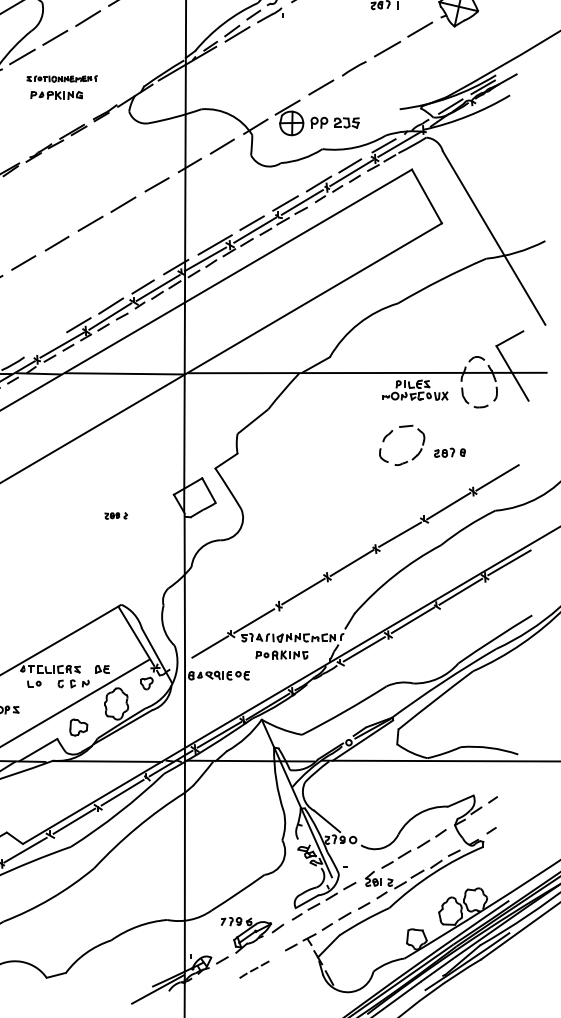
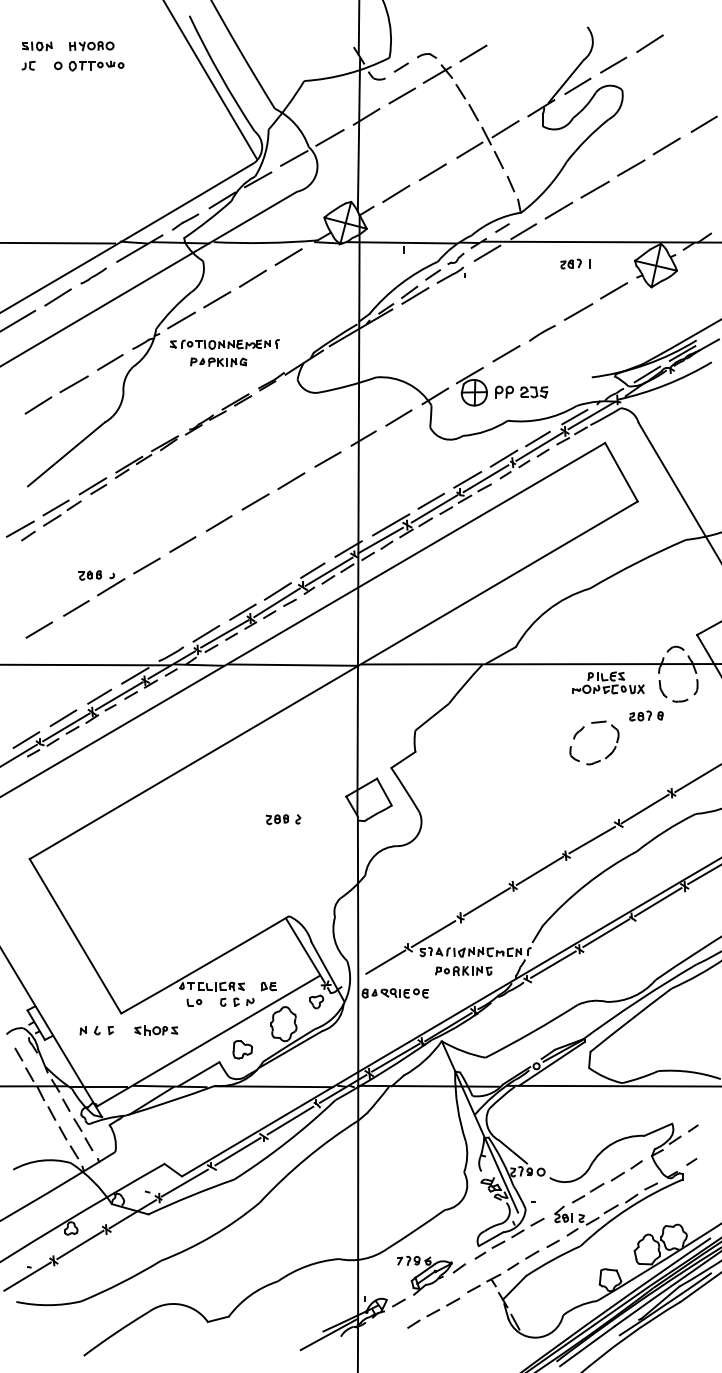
part: (61, 79) -> (224, 344), size x1.43
line: (45, 344) -> (206, 633), added
part: (450, 452) -> (646, 715), moved
part: (116, 515) -> (283, 819), size x1.43
part: (254, 969) -> (433, 1312), size x1.67

